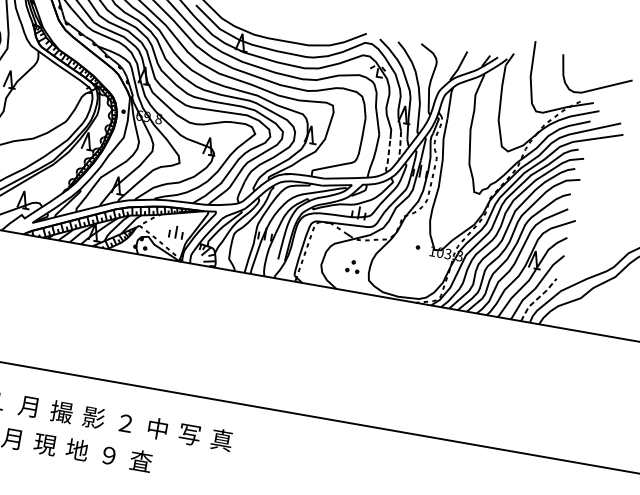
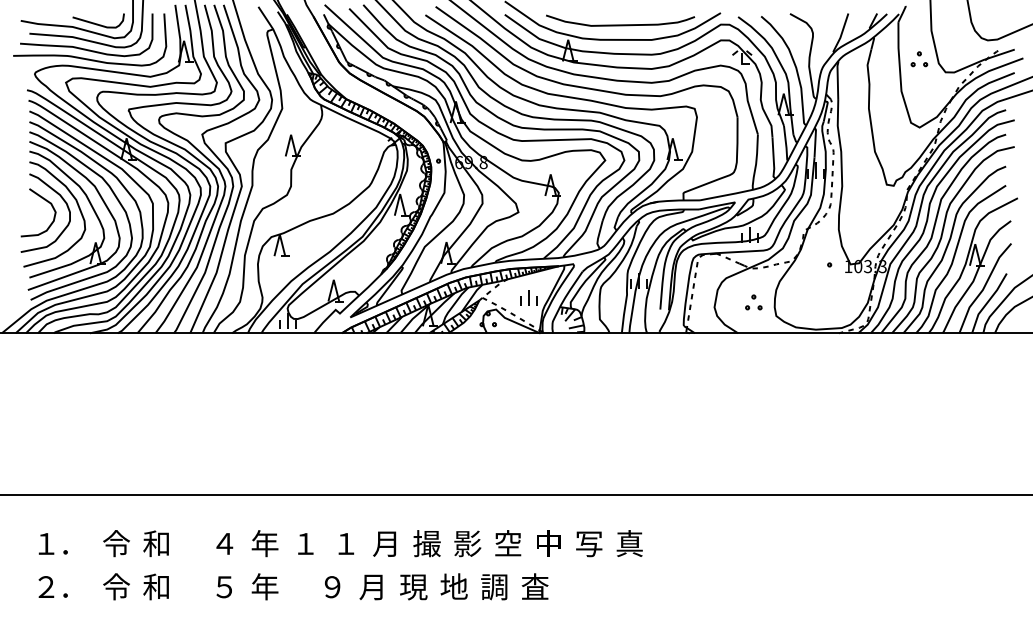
curve: (286, 28) -> (620, 24), added
part: (517, 97) -> (919, 59), added
line: (400, 147) -> (786, 145), dashed -> solid
line: (388, 156) -> (773, 159), dashed -> solid
line: (537, 298) -> (987, 302), dashed -> solid
text: (126, 423) -> (508, 543), ２ -> 空
text: (108, 456) -> (494, 587), ９ -> 調

